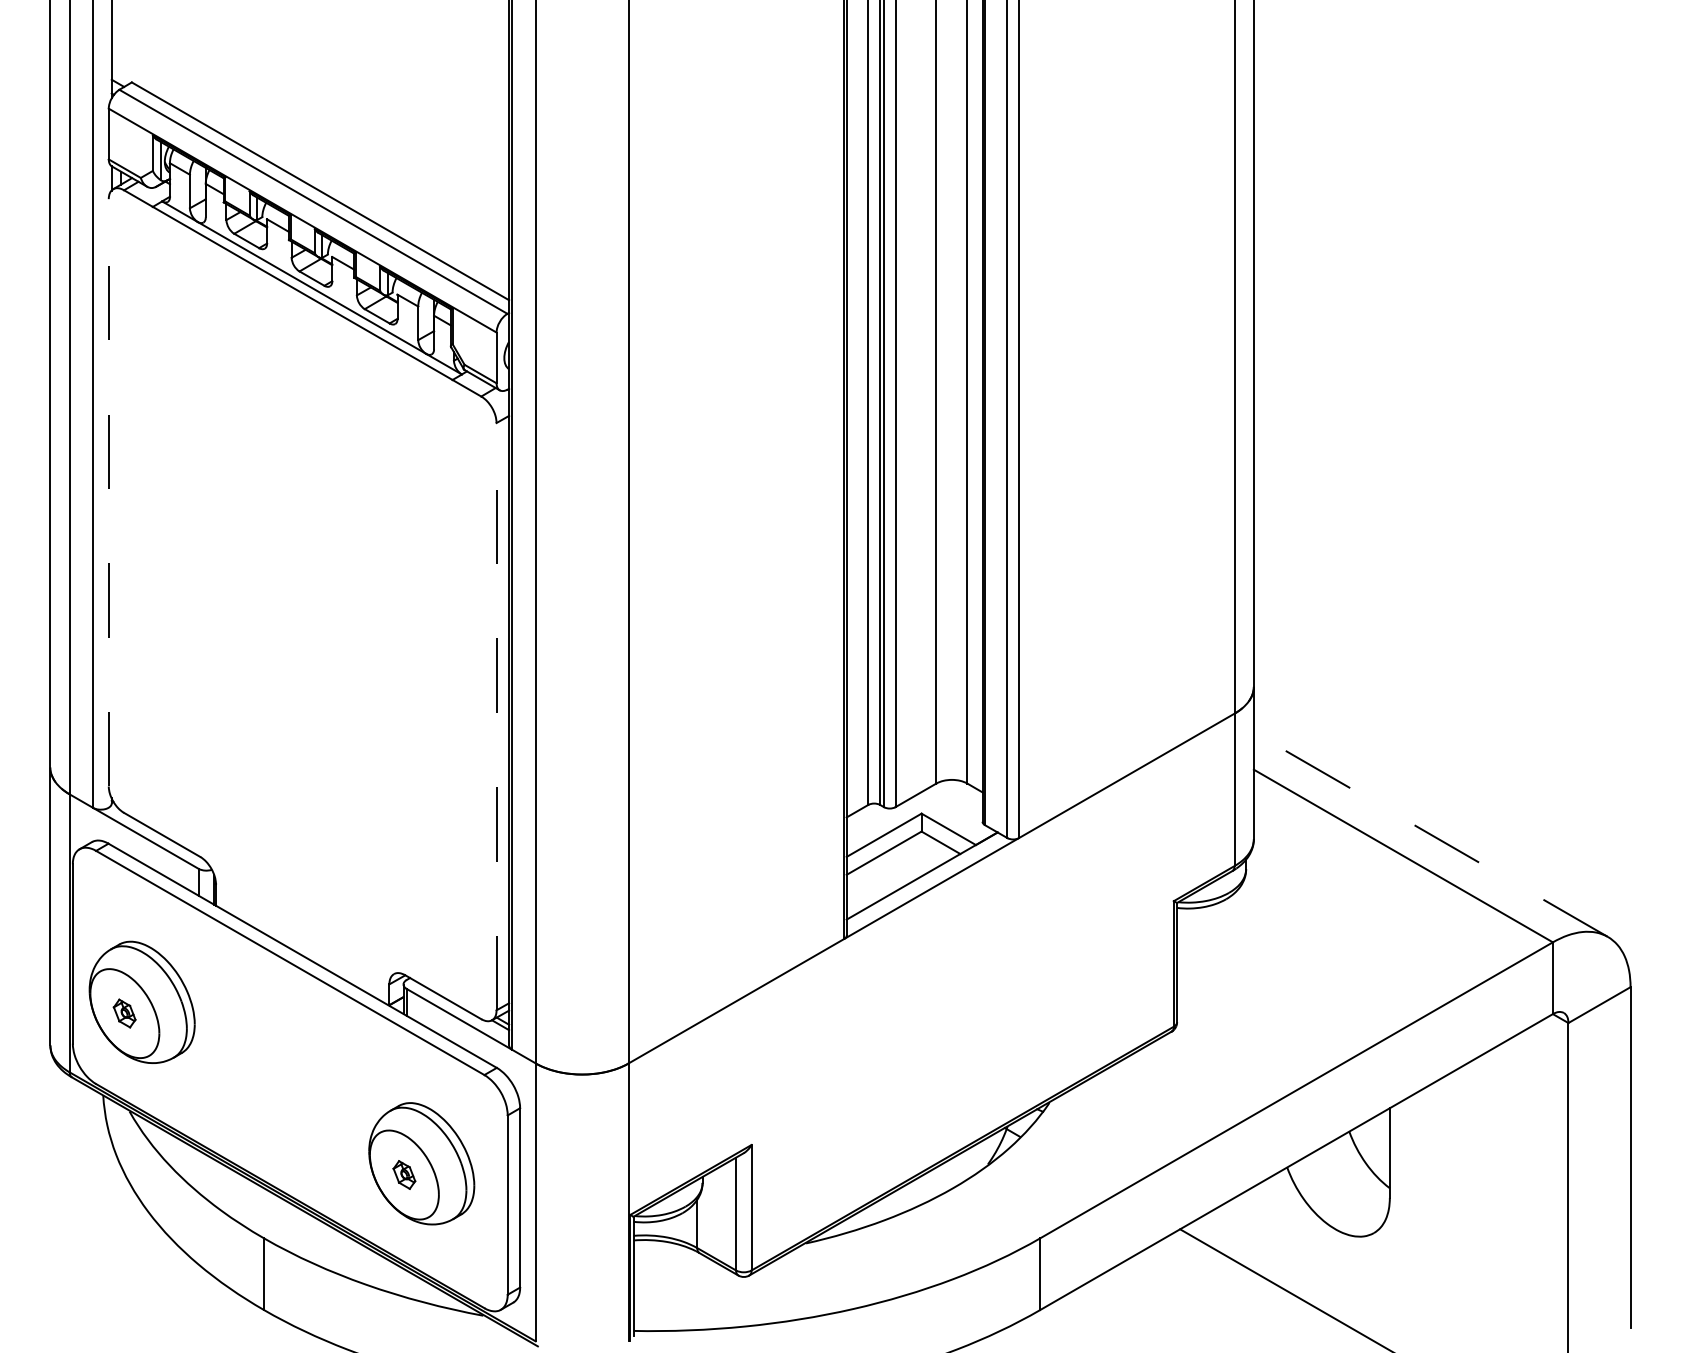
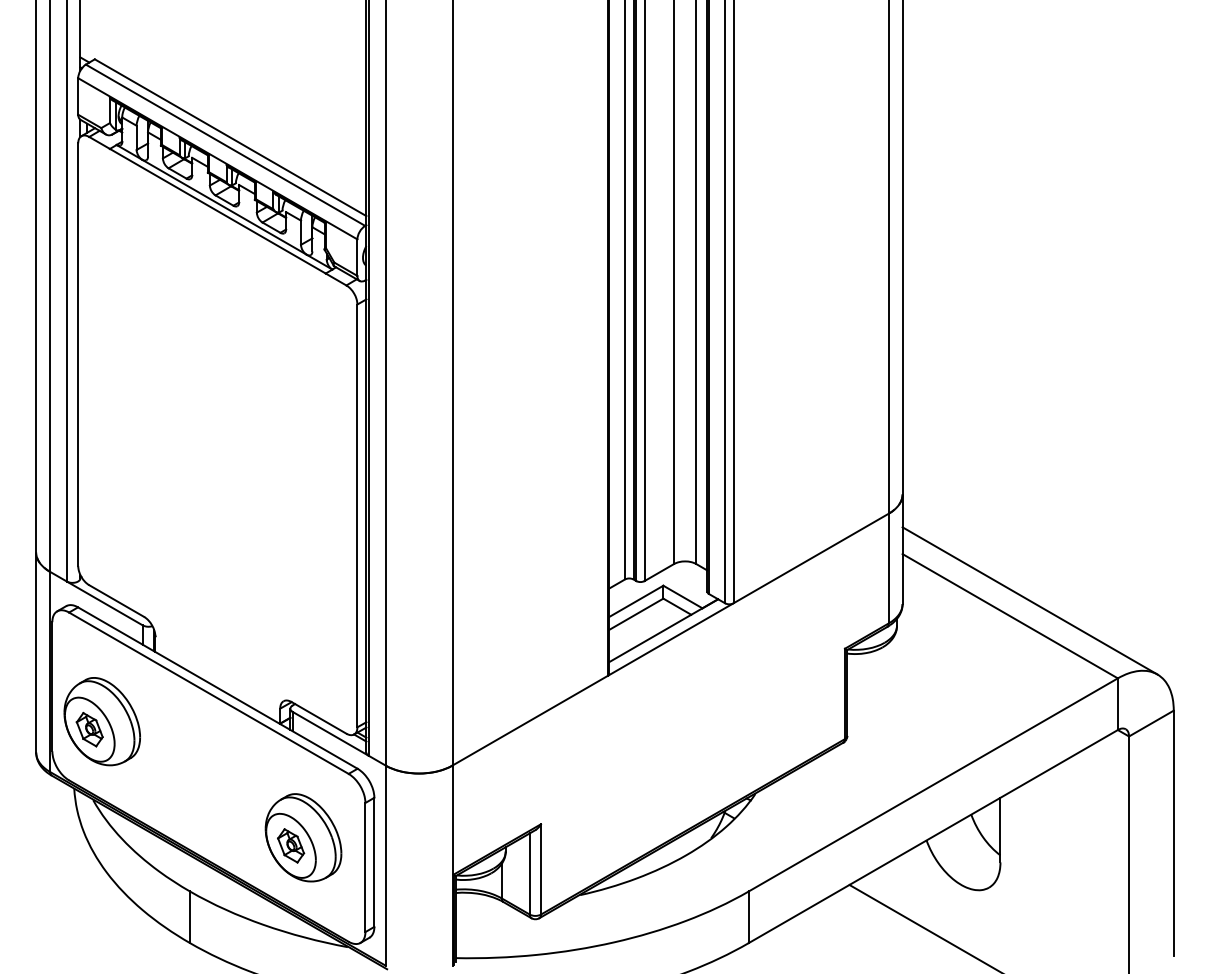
line: (108, 492) -> (78, 354), dashed -> solid
line: (496, 716) -> (357, 515), dashed -> solid
line: (1430, 834) -> (1029, 600), dashed -> solid
part: (124, 1013) -> (89, 729), size x1.67
part: (404, 1174) -> (291, 845), size x1.67

